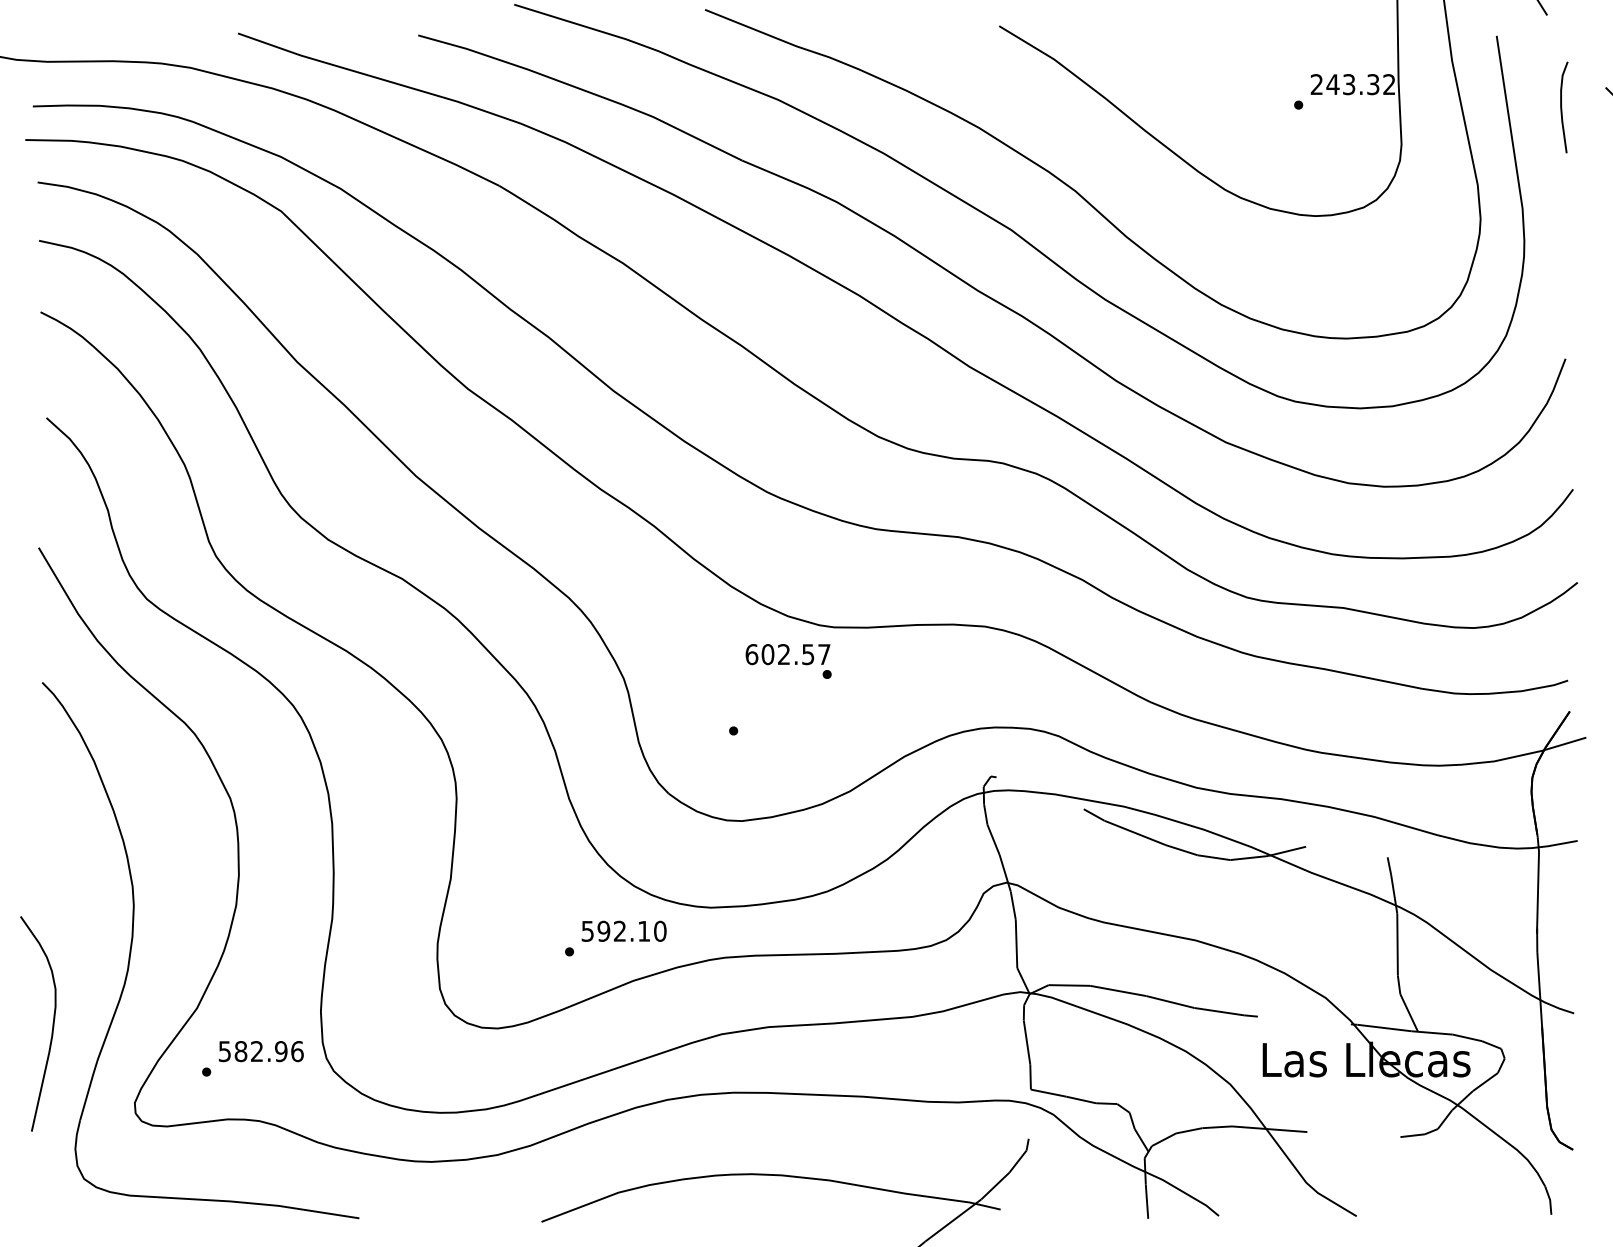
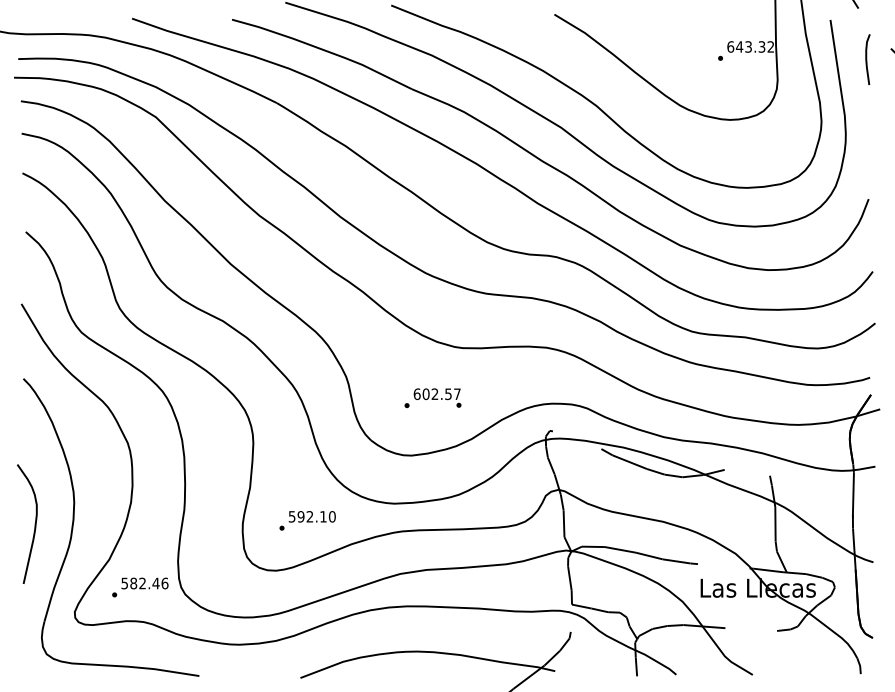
text: (1316, 83) -> (730, 46), 243.32 -> 643.32
text: (788, 660) -> (437, 397), moved
text: (615, 937) -> (307, 520), moved
curve: (51, 1022) -> (34, 523), moved
text: (280, 1051) -> (155, 583), 582.96 -> 582.46

